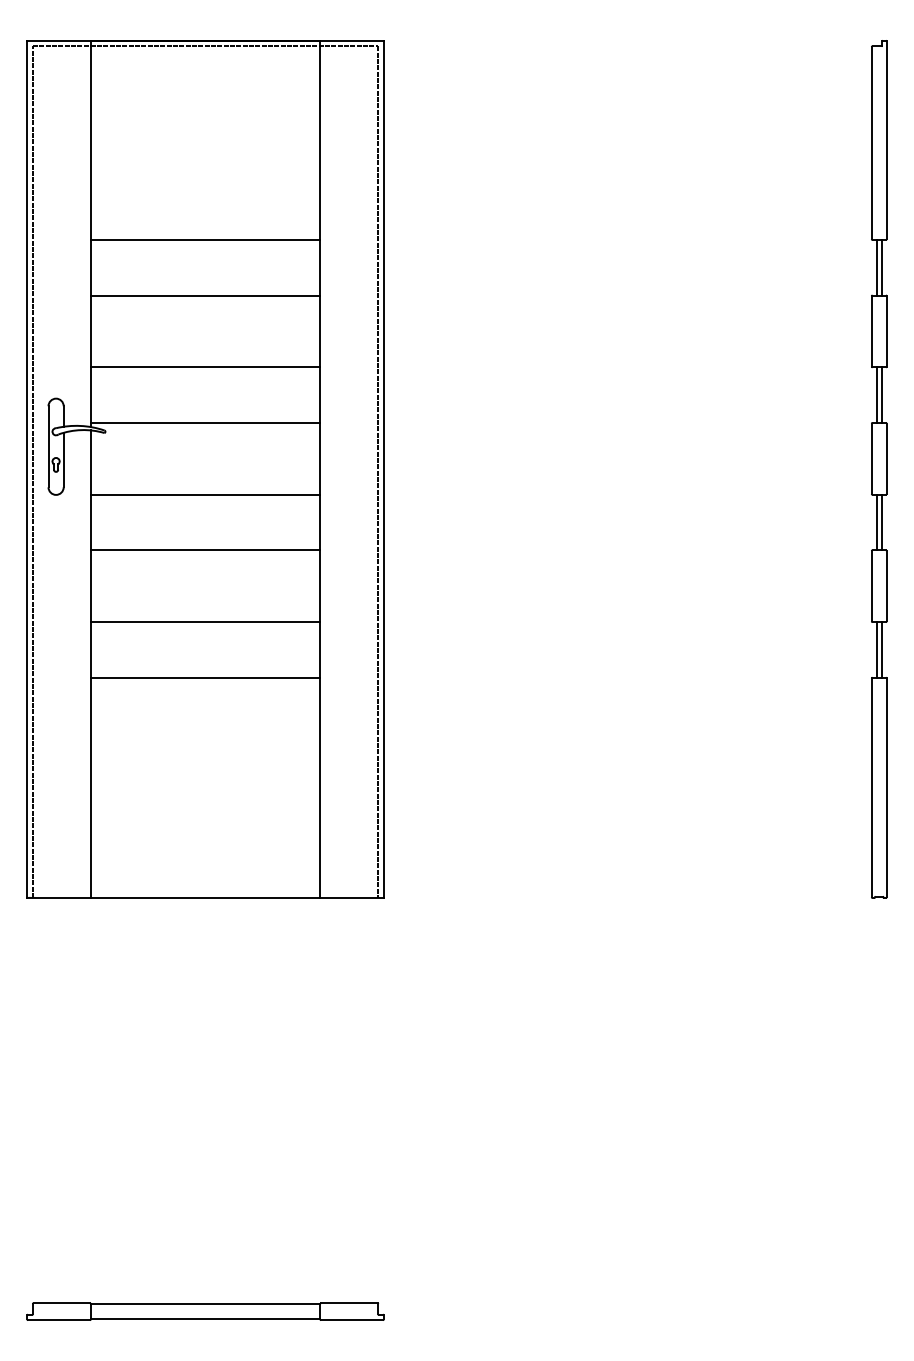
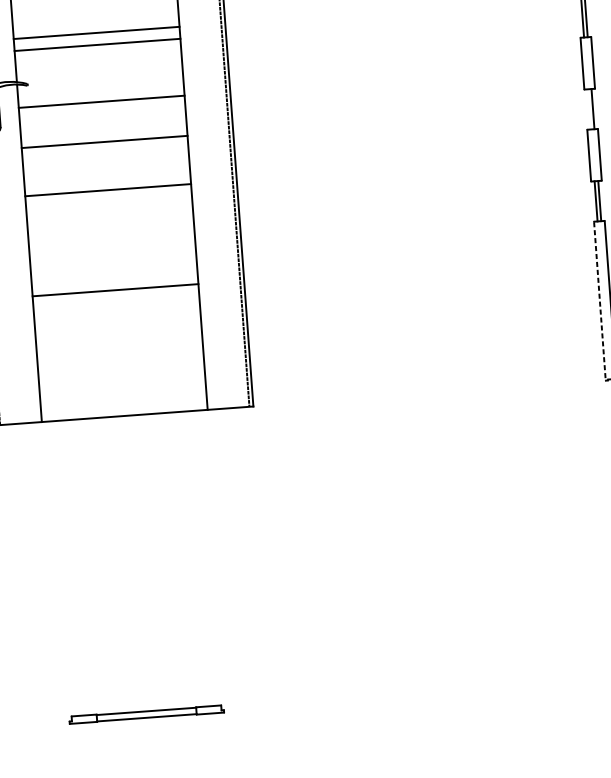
line: (205, 422) -> (97, 44), moved
line: (205, 494) -> (101, 101), moved
line: (876, 522) -> (589, 109), removed
line: (205, 550) -> (104, 142), moved
line: (205, 622) -> (108, 190), moved
line: (205, 677) -> (115, 290), moved
line: (871, 788) -> (599, 301), solid -> dashed
part: (205, 1311) -> (146, 714), size x0.6

